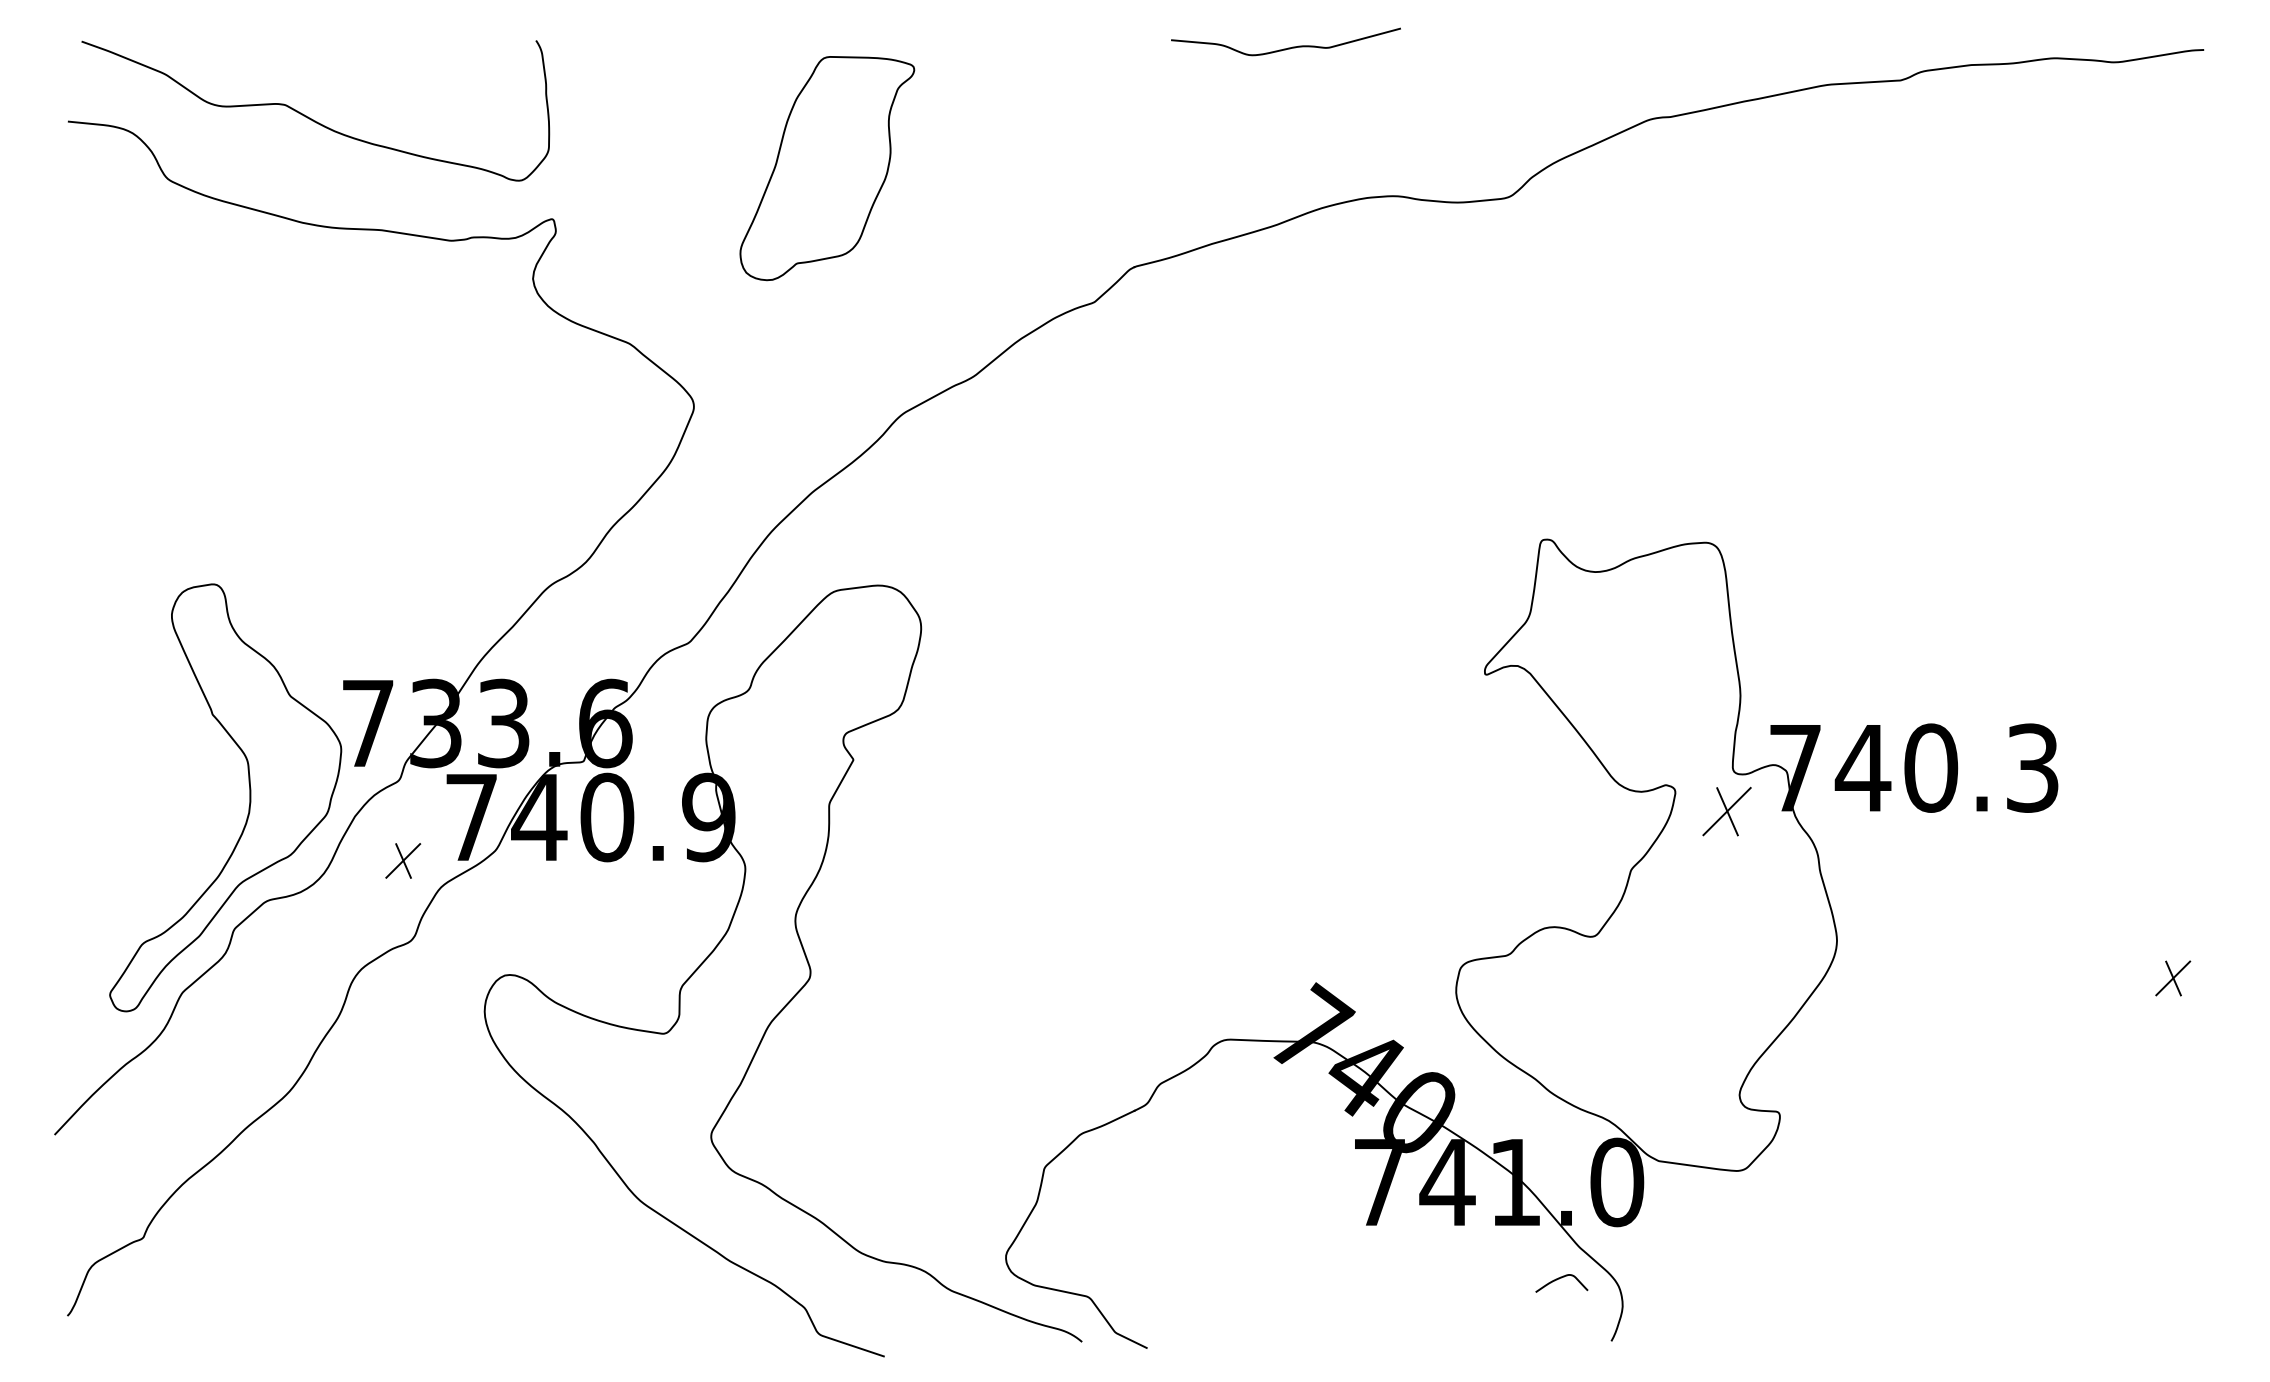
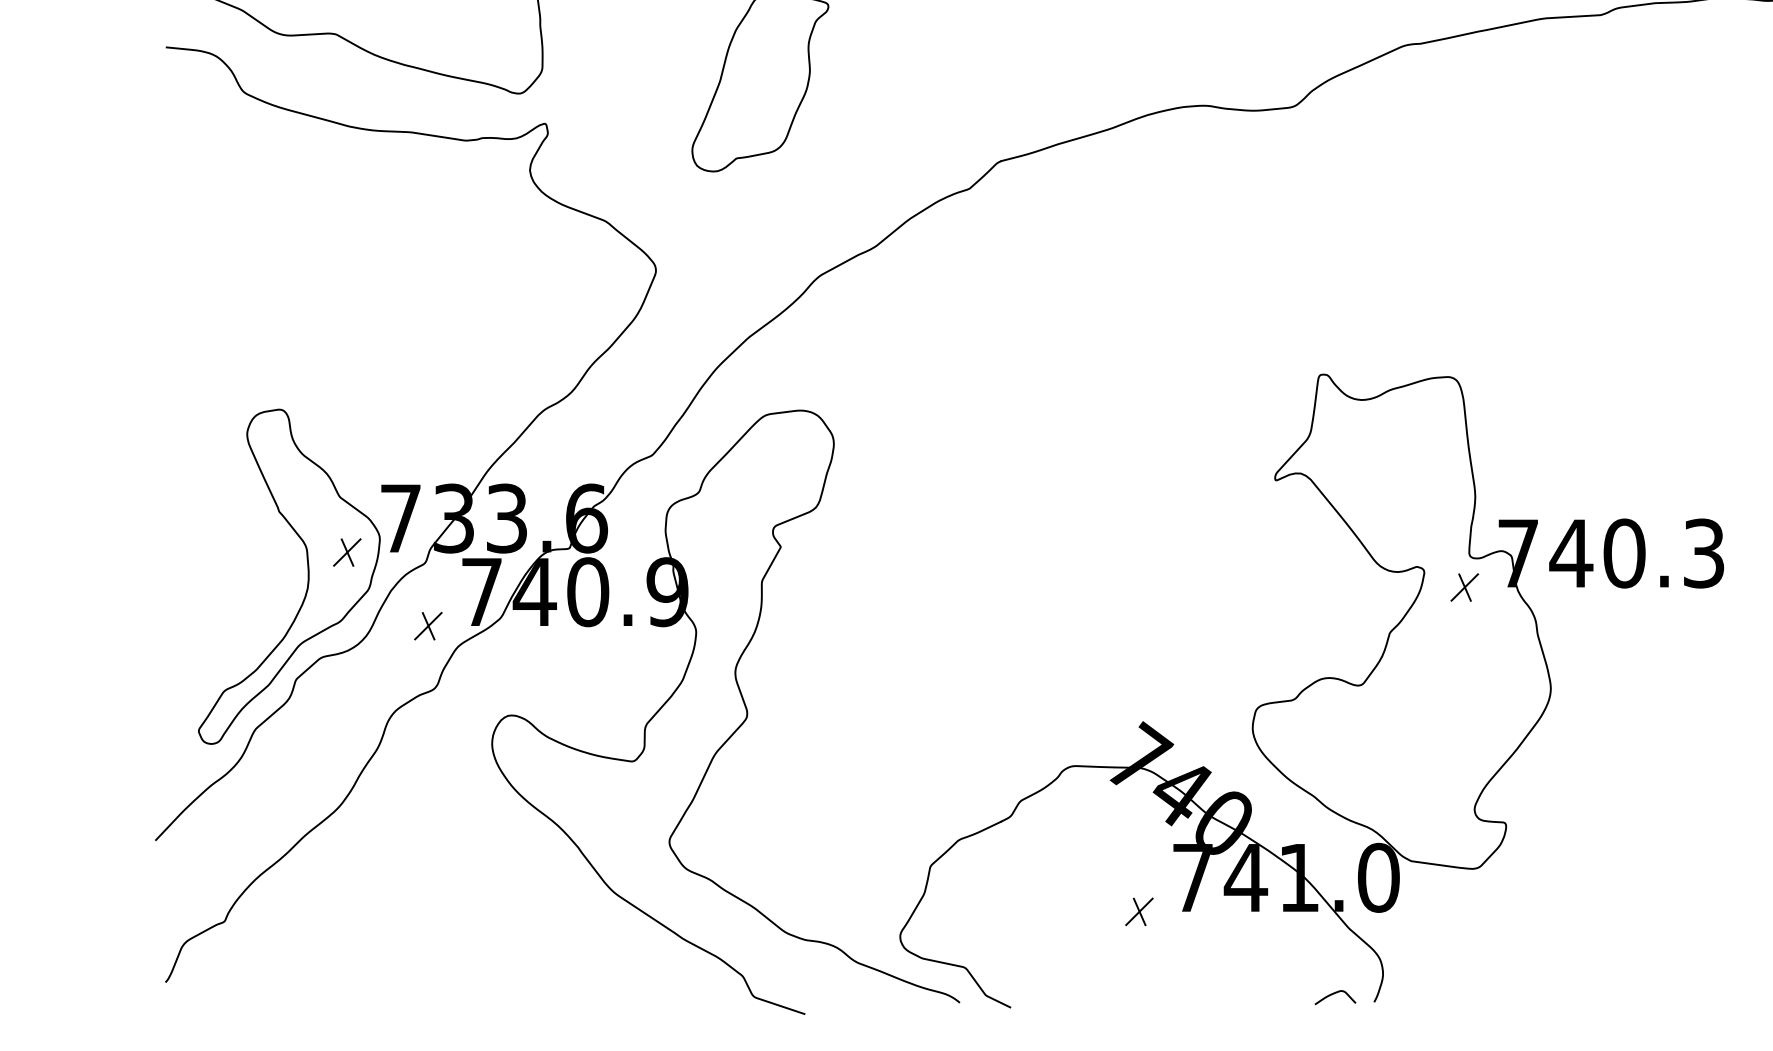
part: (299, 766) -> (347, 552), added
part: (1726, 811) -> (1464, 587), size x0.71
part: (1311, 1225) -> (1139, 911), added
curve: (1559, 1279) -> (1333, 994), moved

